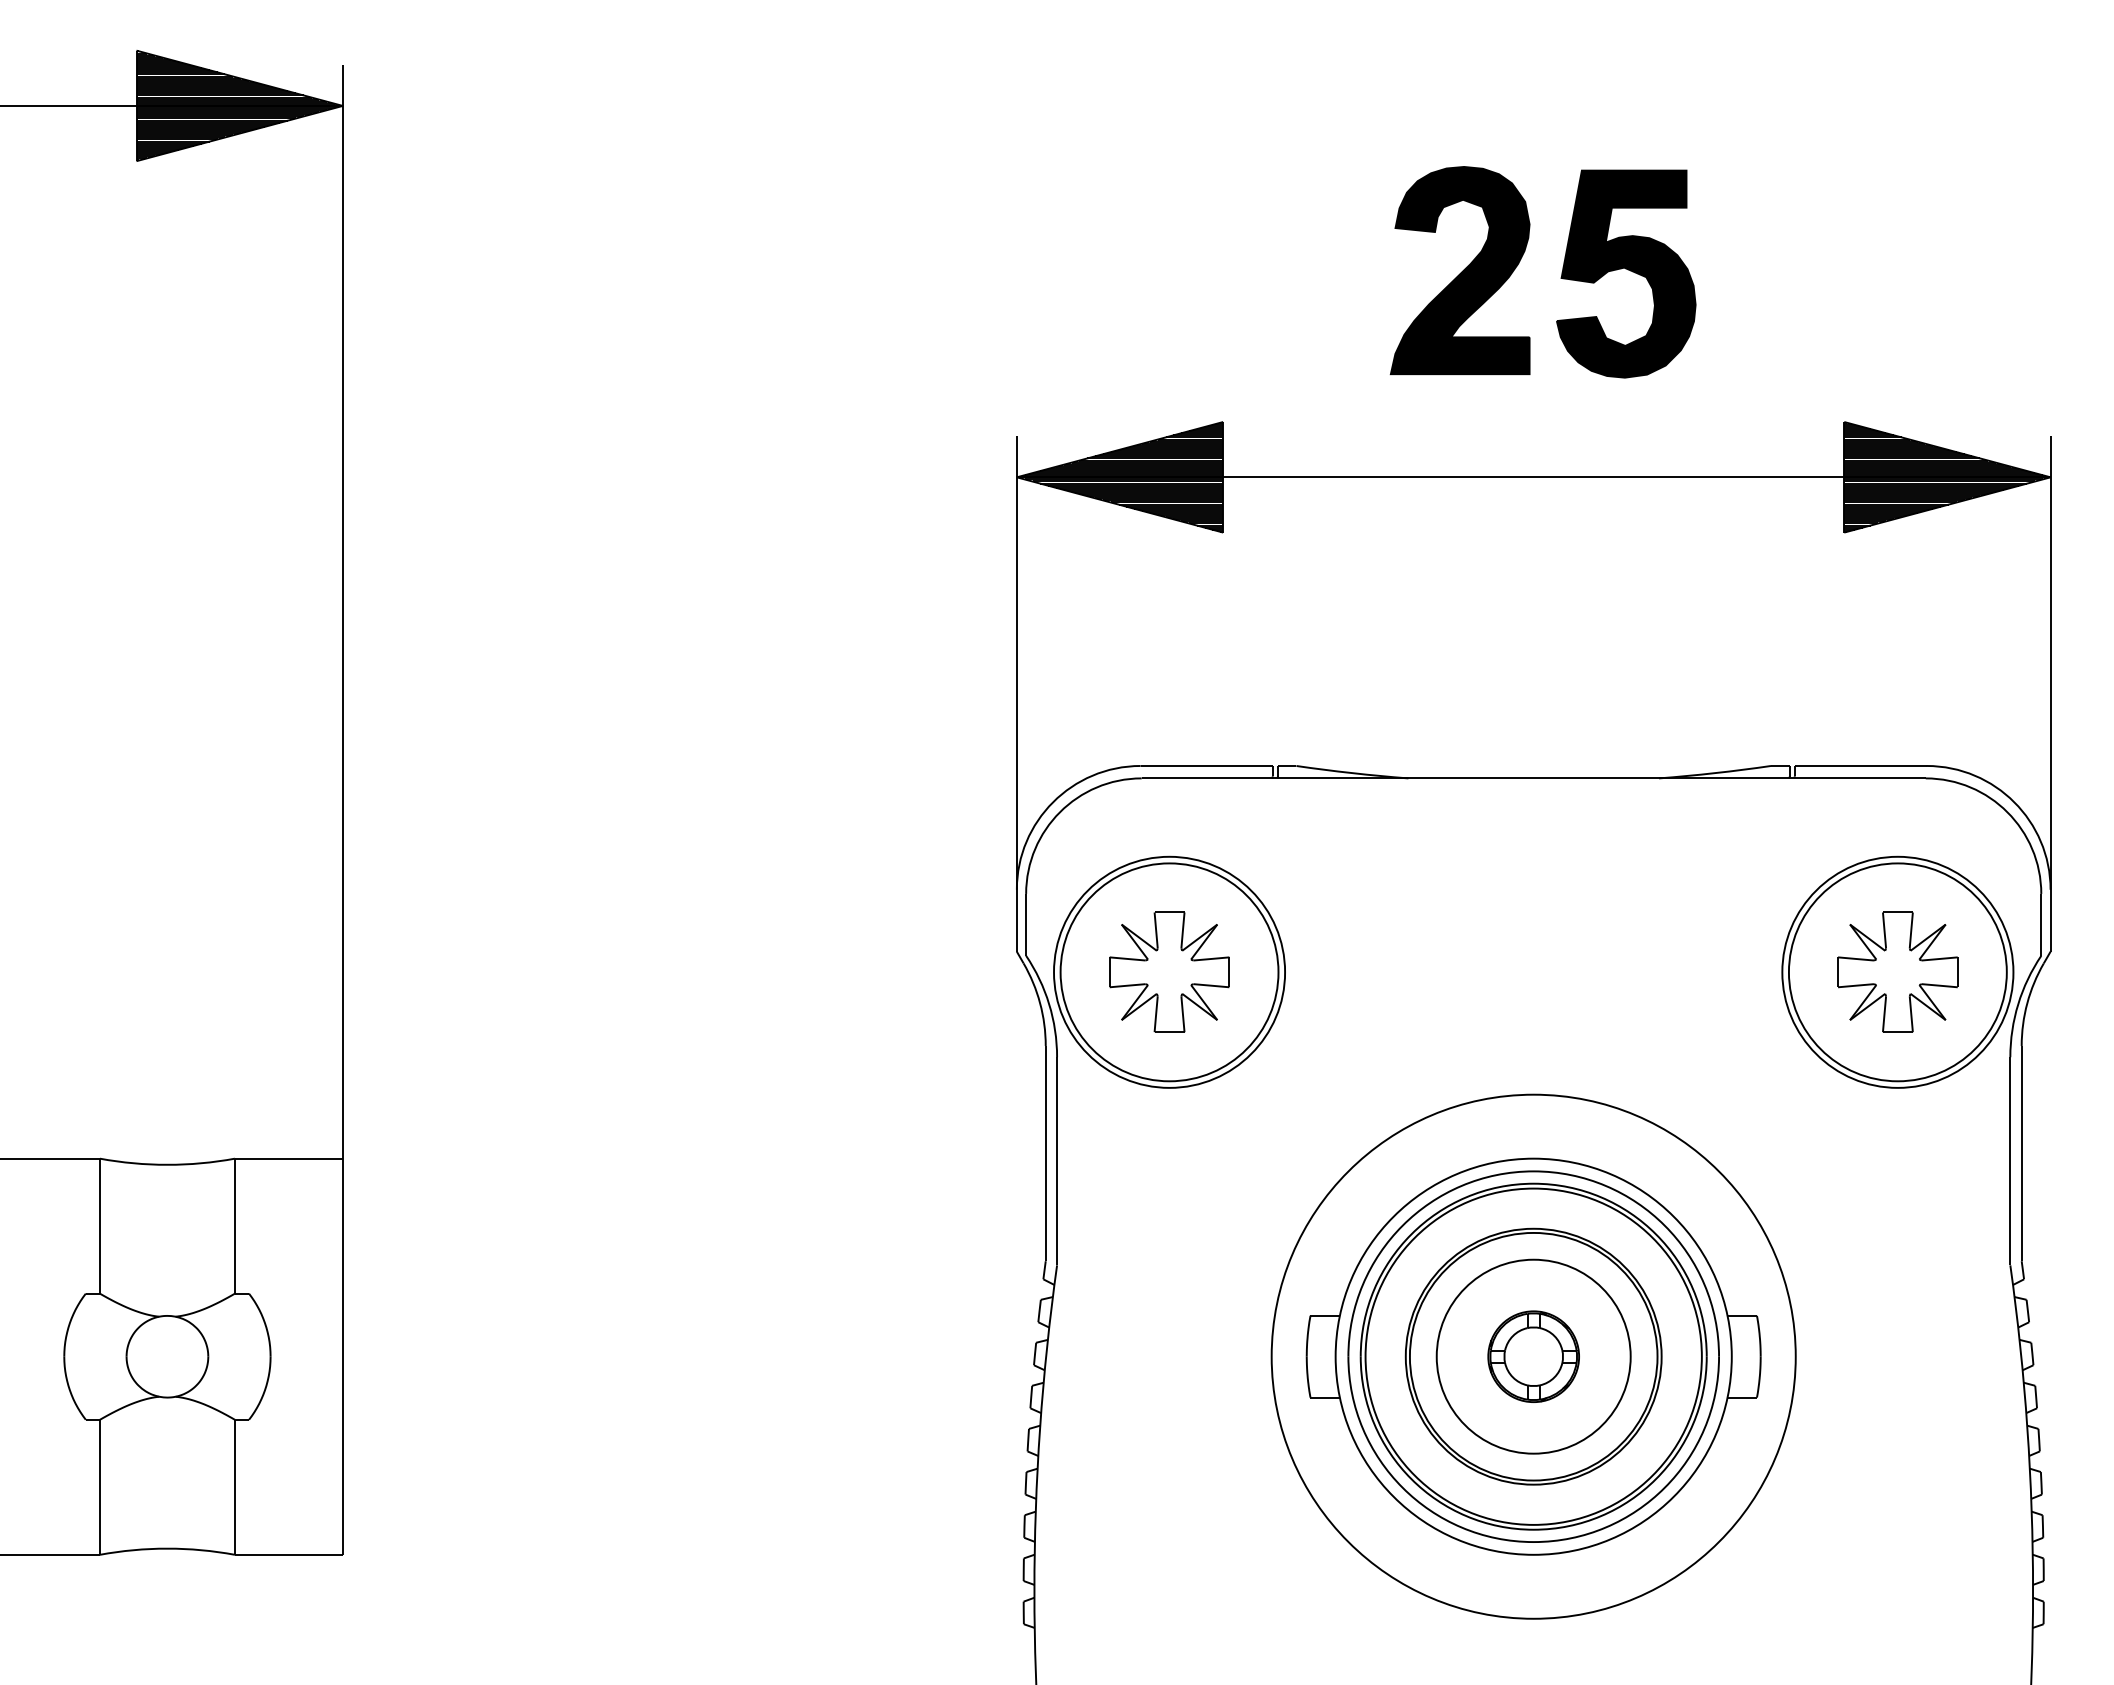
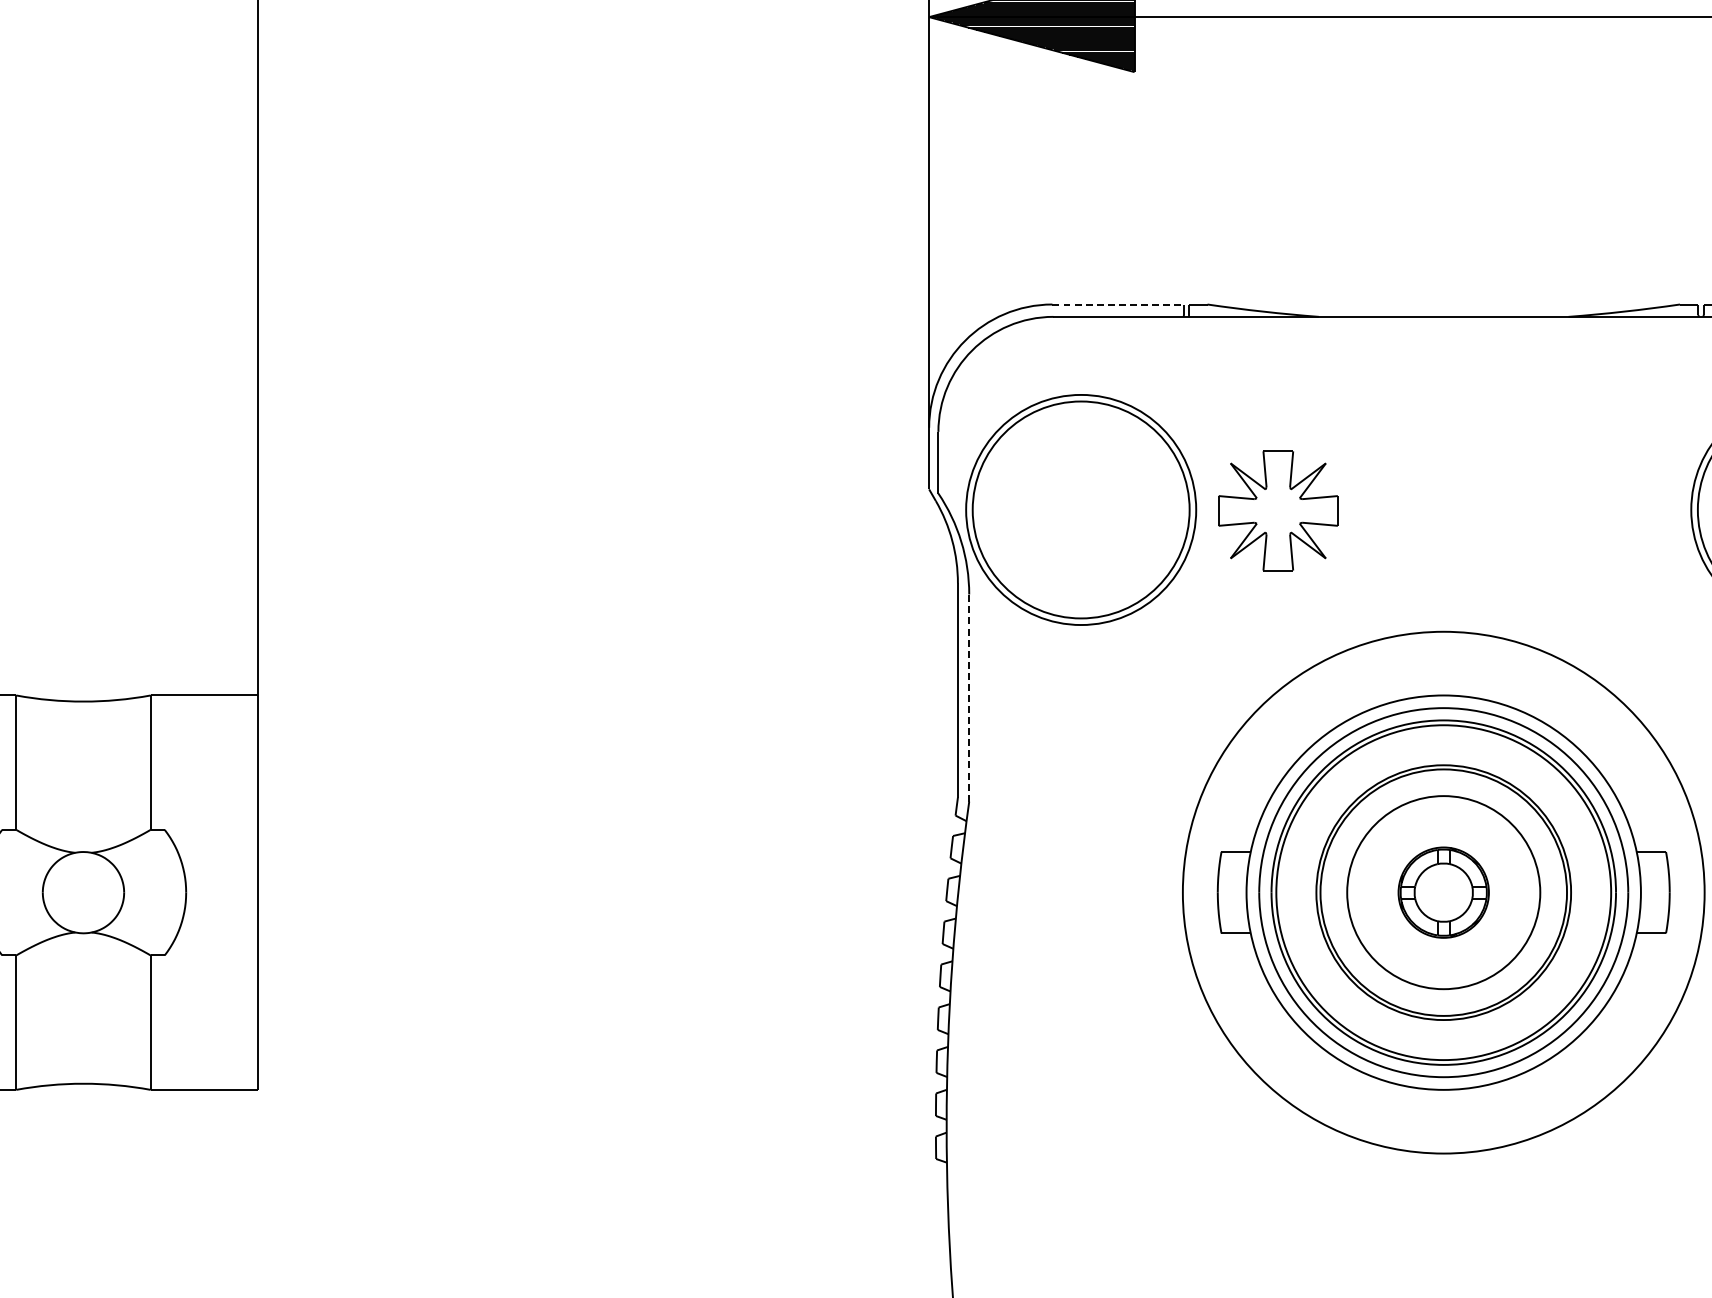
line: (1207, 765) -> (1118, 304), solid -> dashed
part: (1169, 971) -> (1278, 510), moved
line: (1057, 1160) -> (969, 697), solid -> dashed

